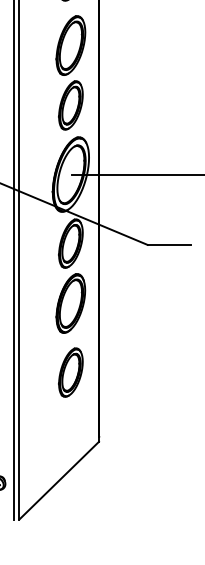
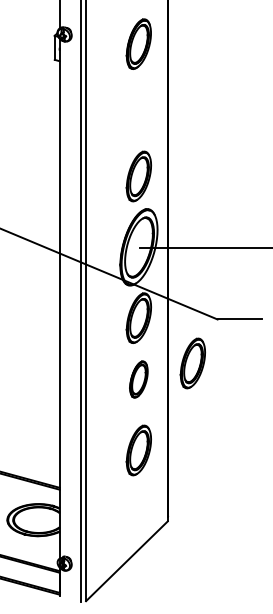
part: (70, 46) -> (138, 115), removed
part: (123, 287) -> (192, 363), added
part: (70, 303) -> (138, 379), size x0.6

